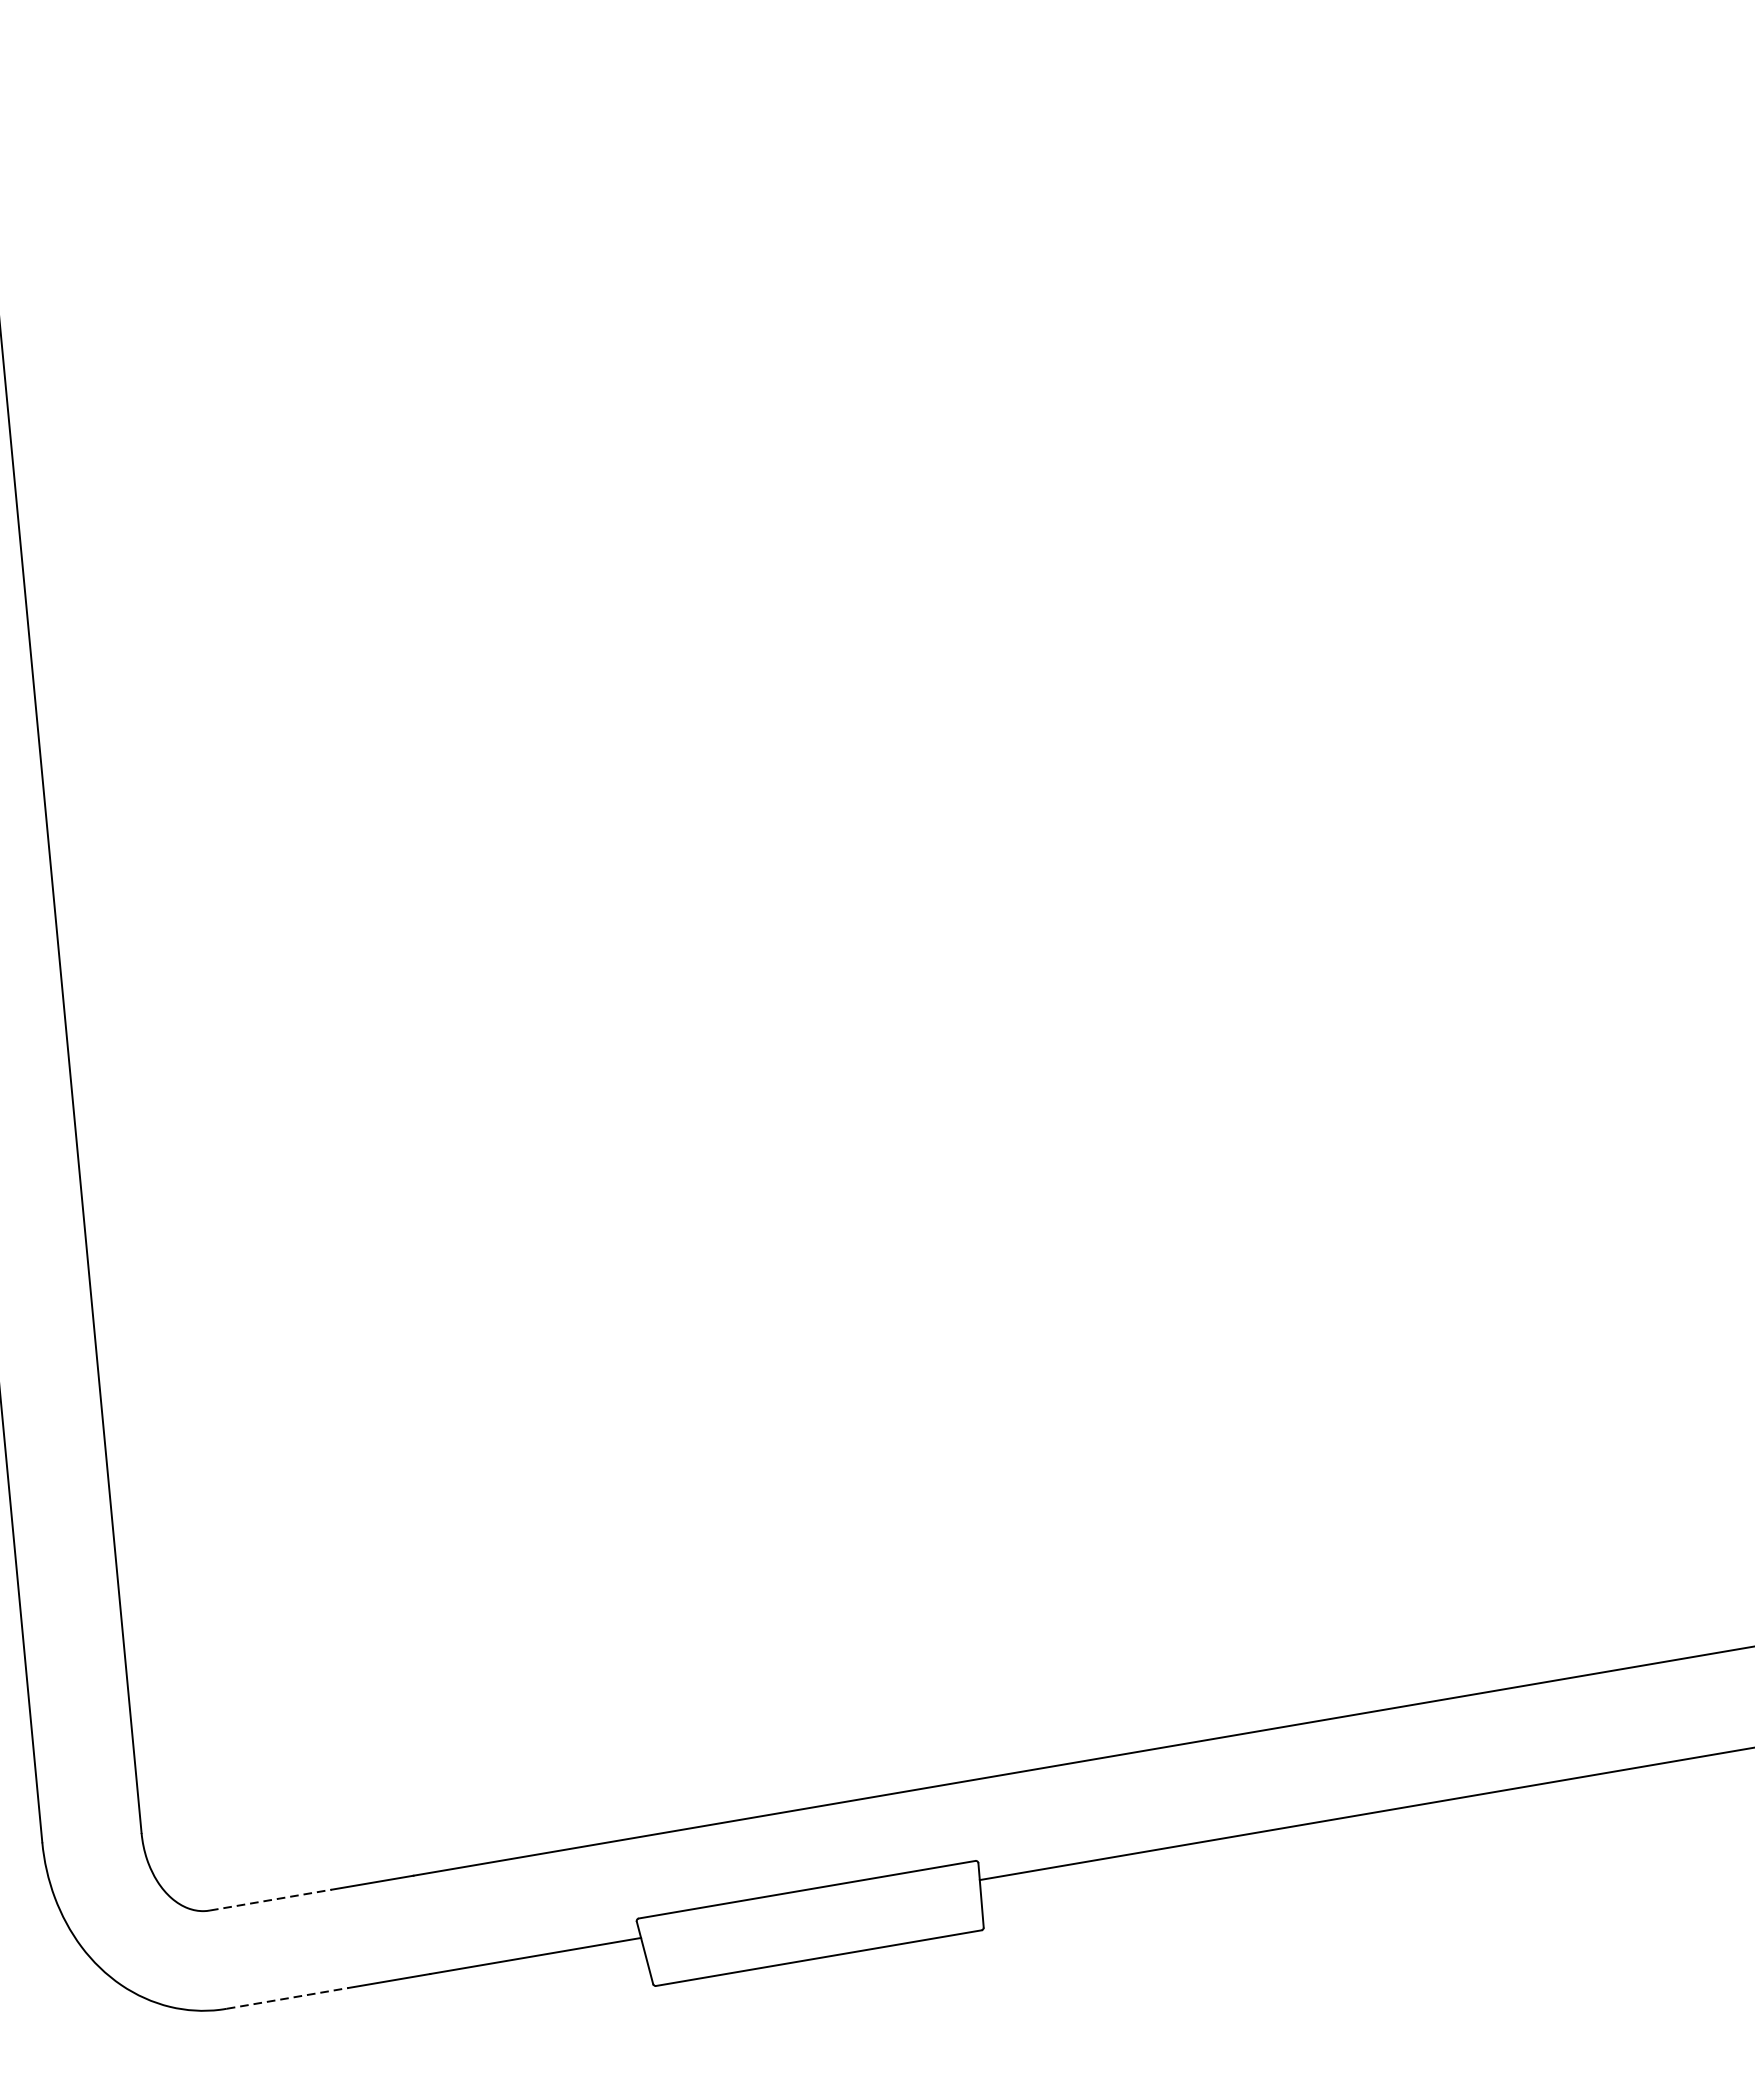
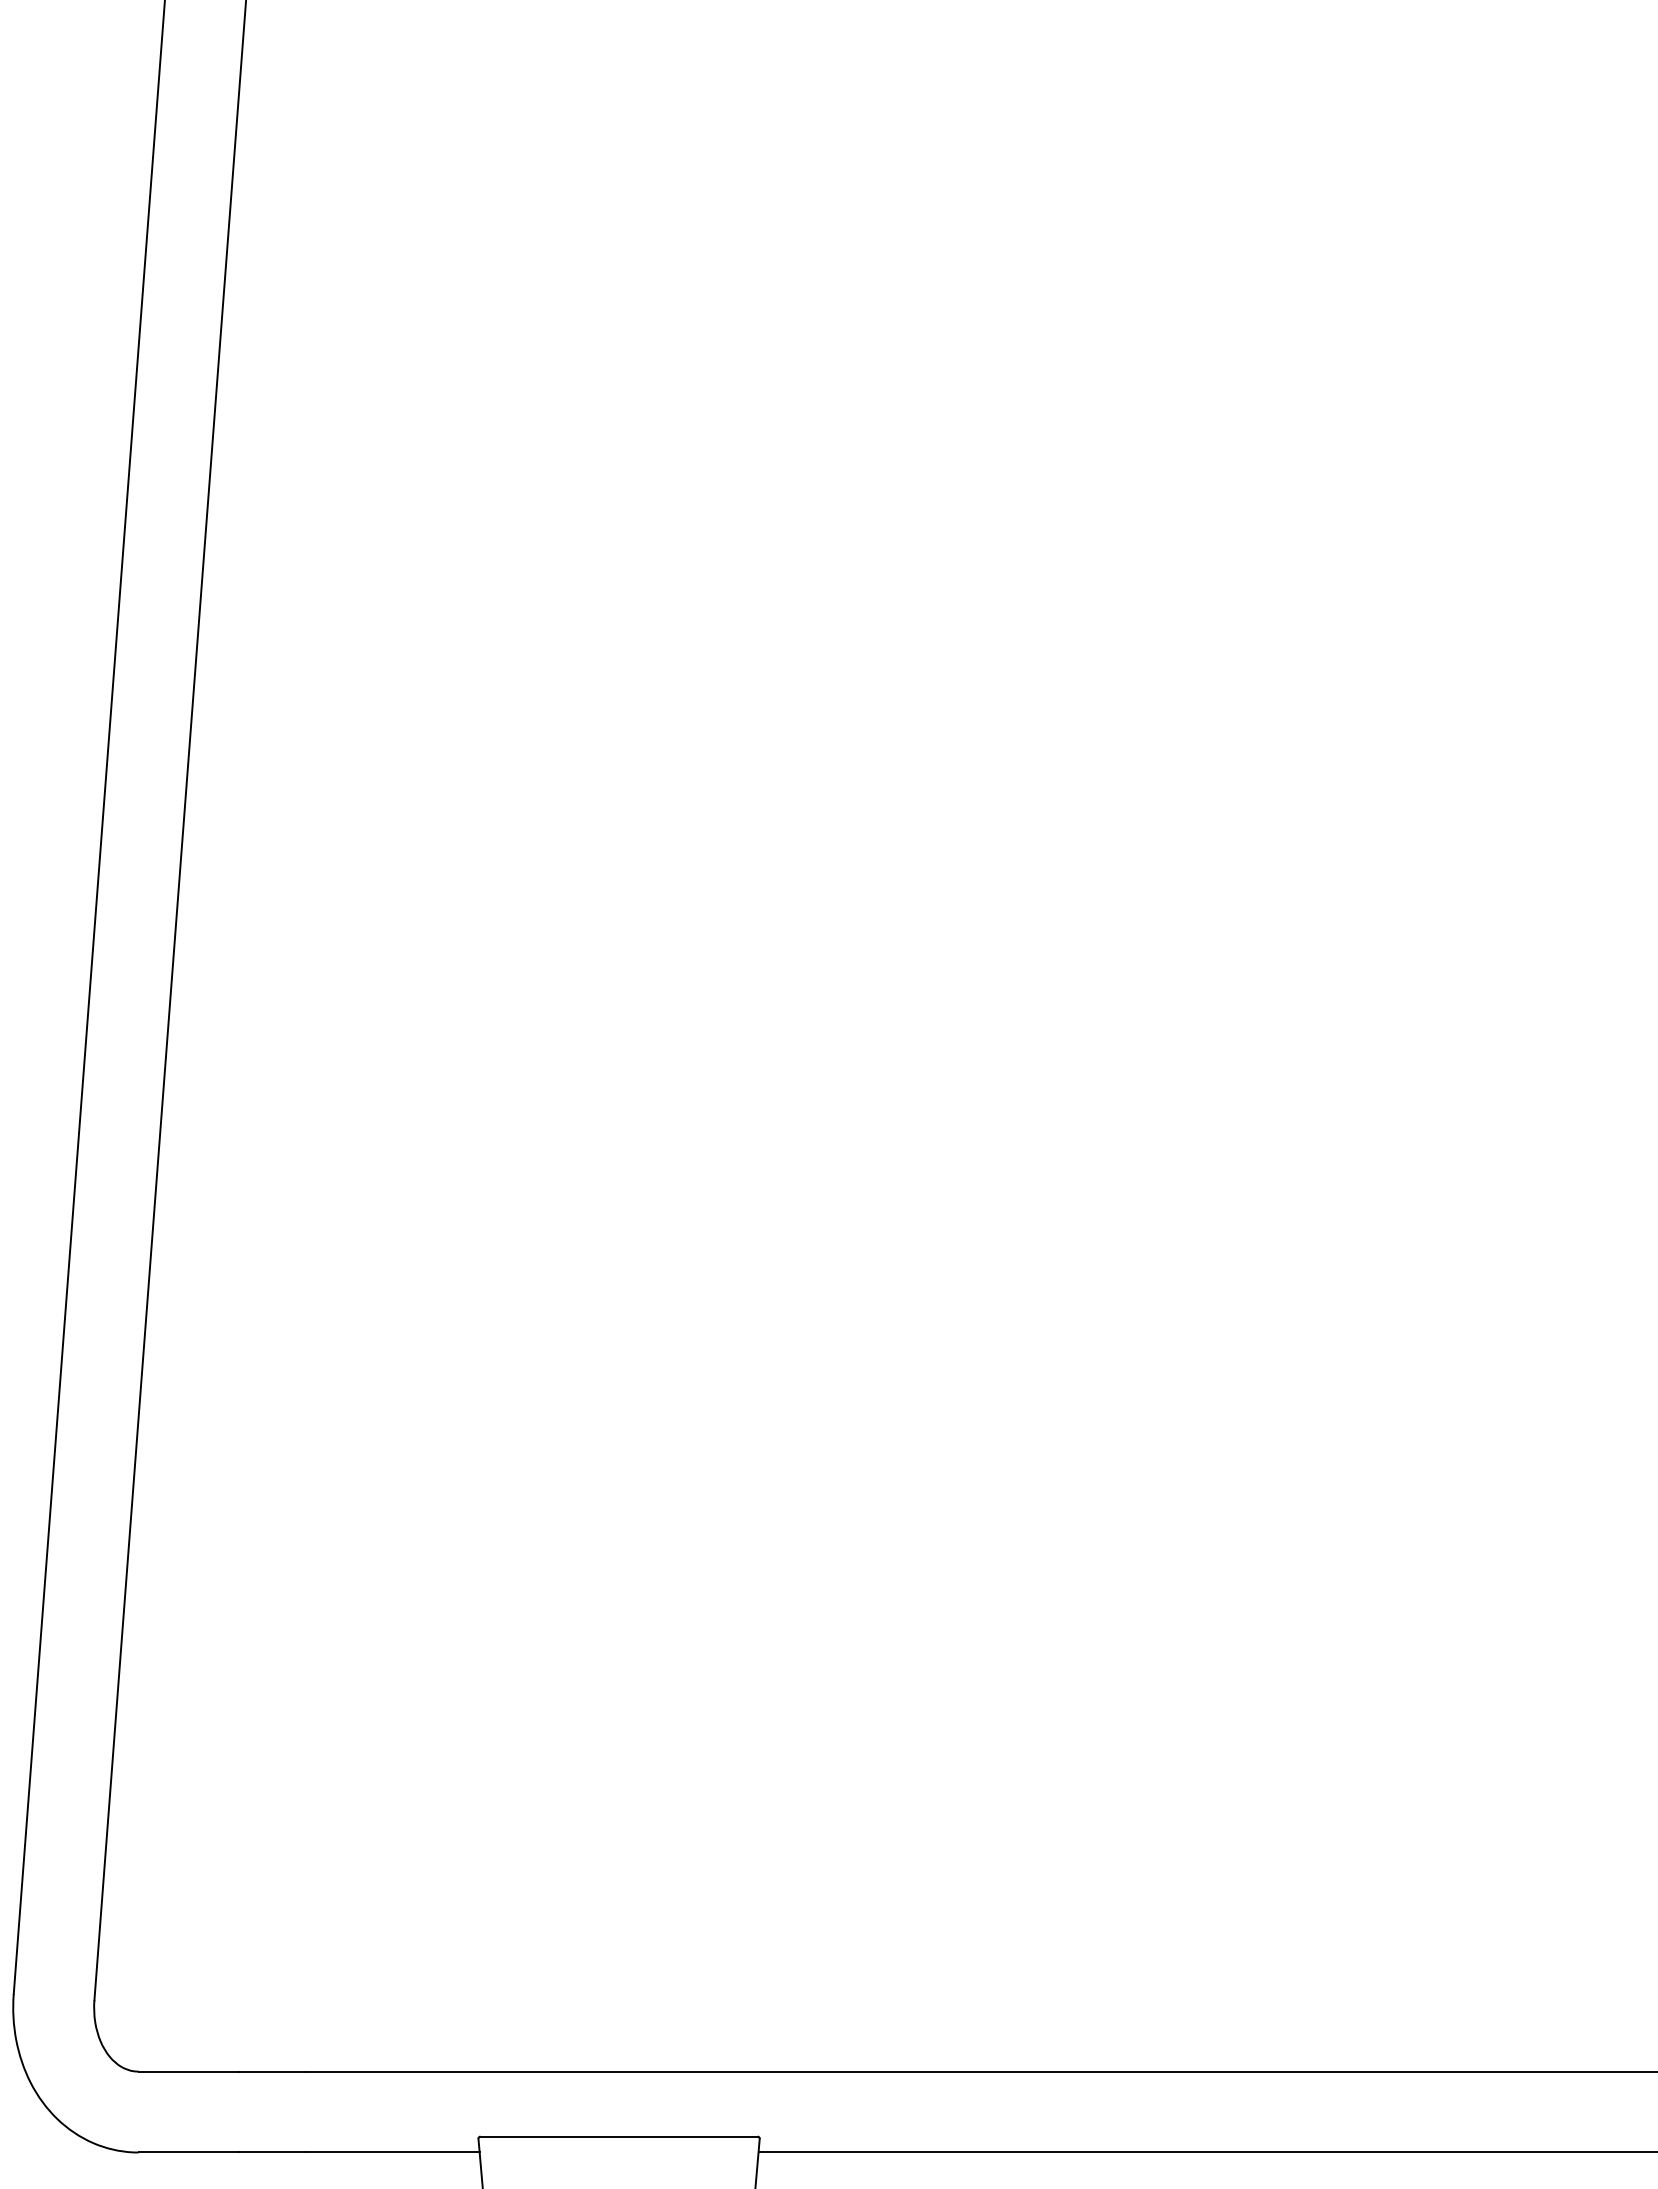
line: (271, 1899) -> (189, 2071), dashed -> solid
line: (288, 1998) -> (189, 2152), dashed -> solid

